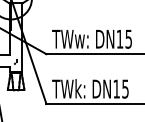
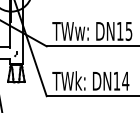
text: (125, 88) -> (125, 80), DN15 -> DN14

